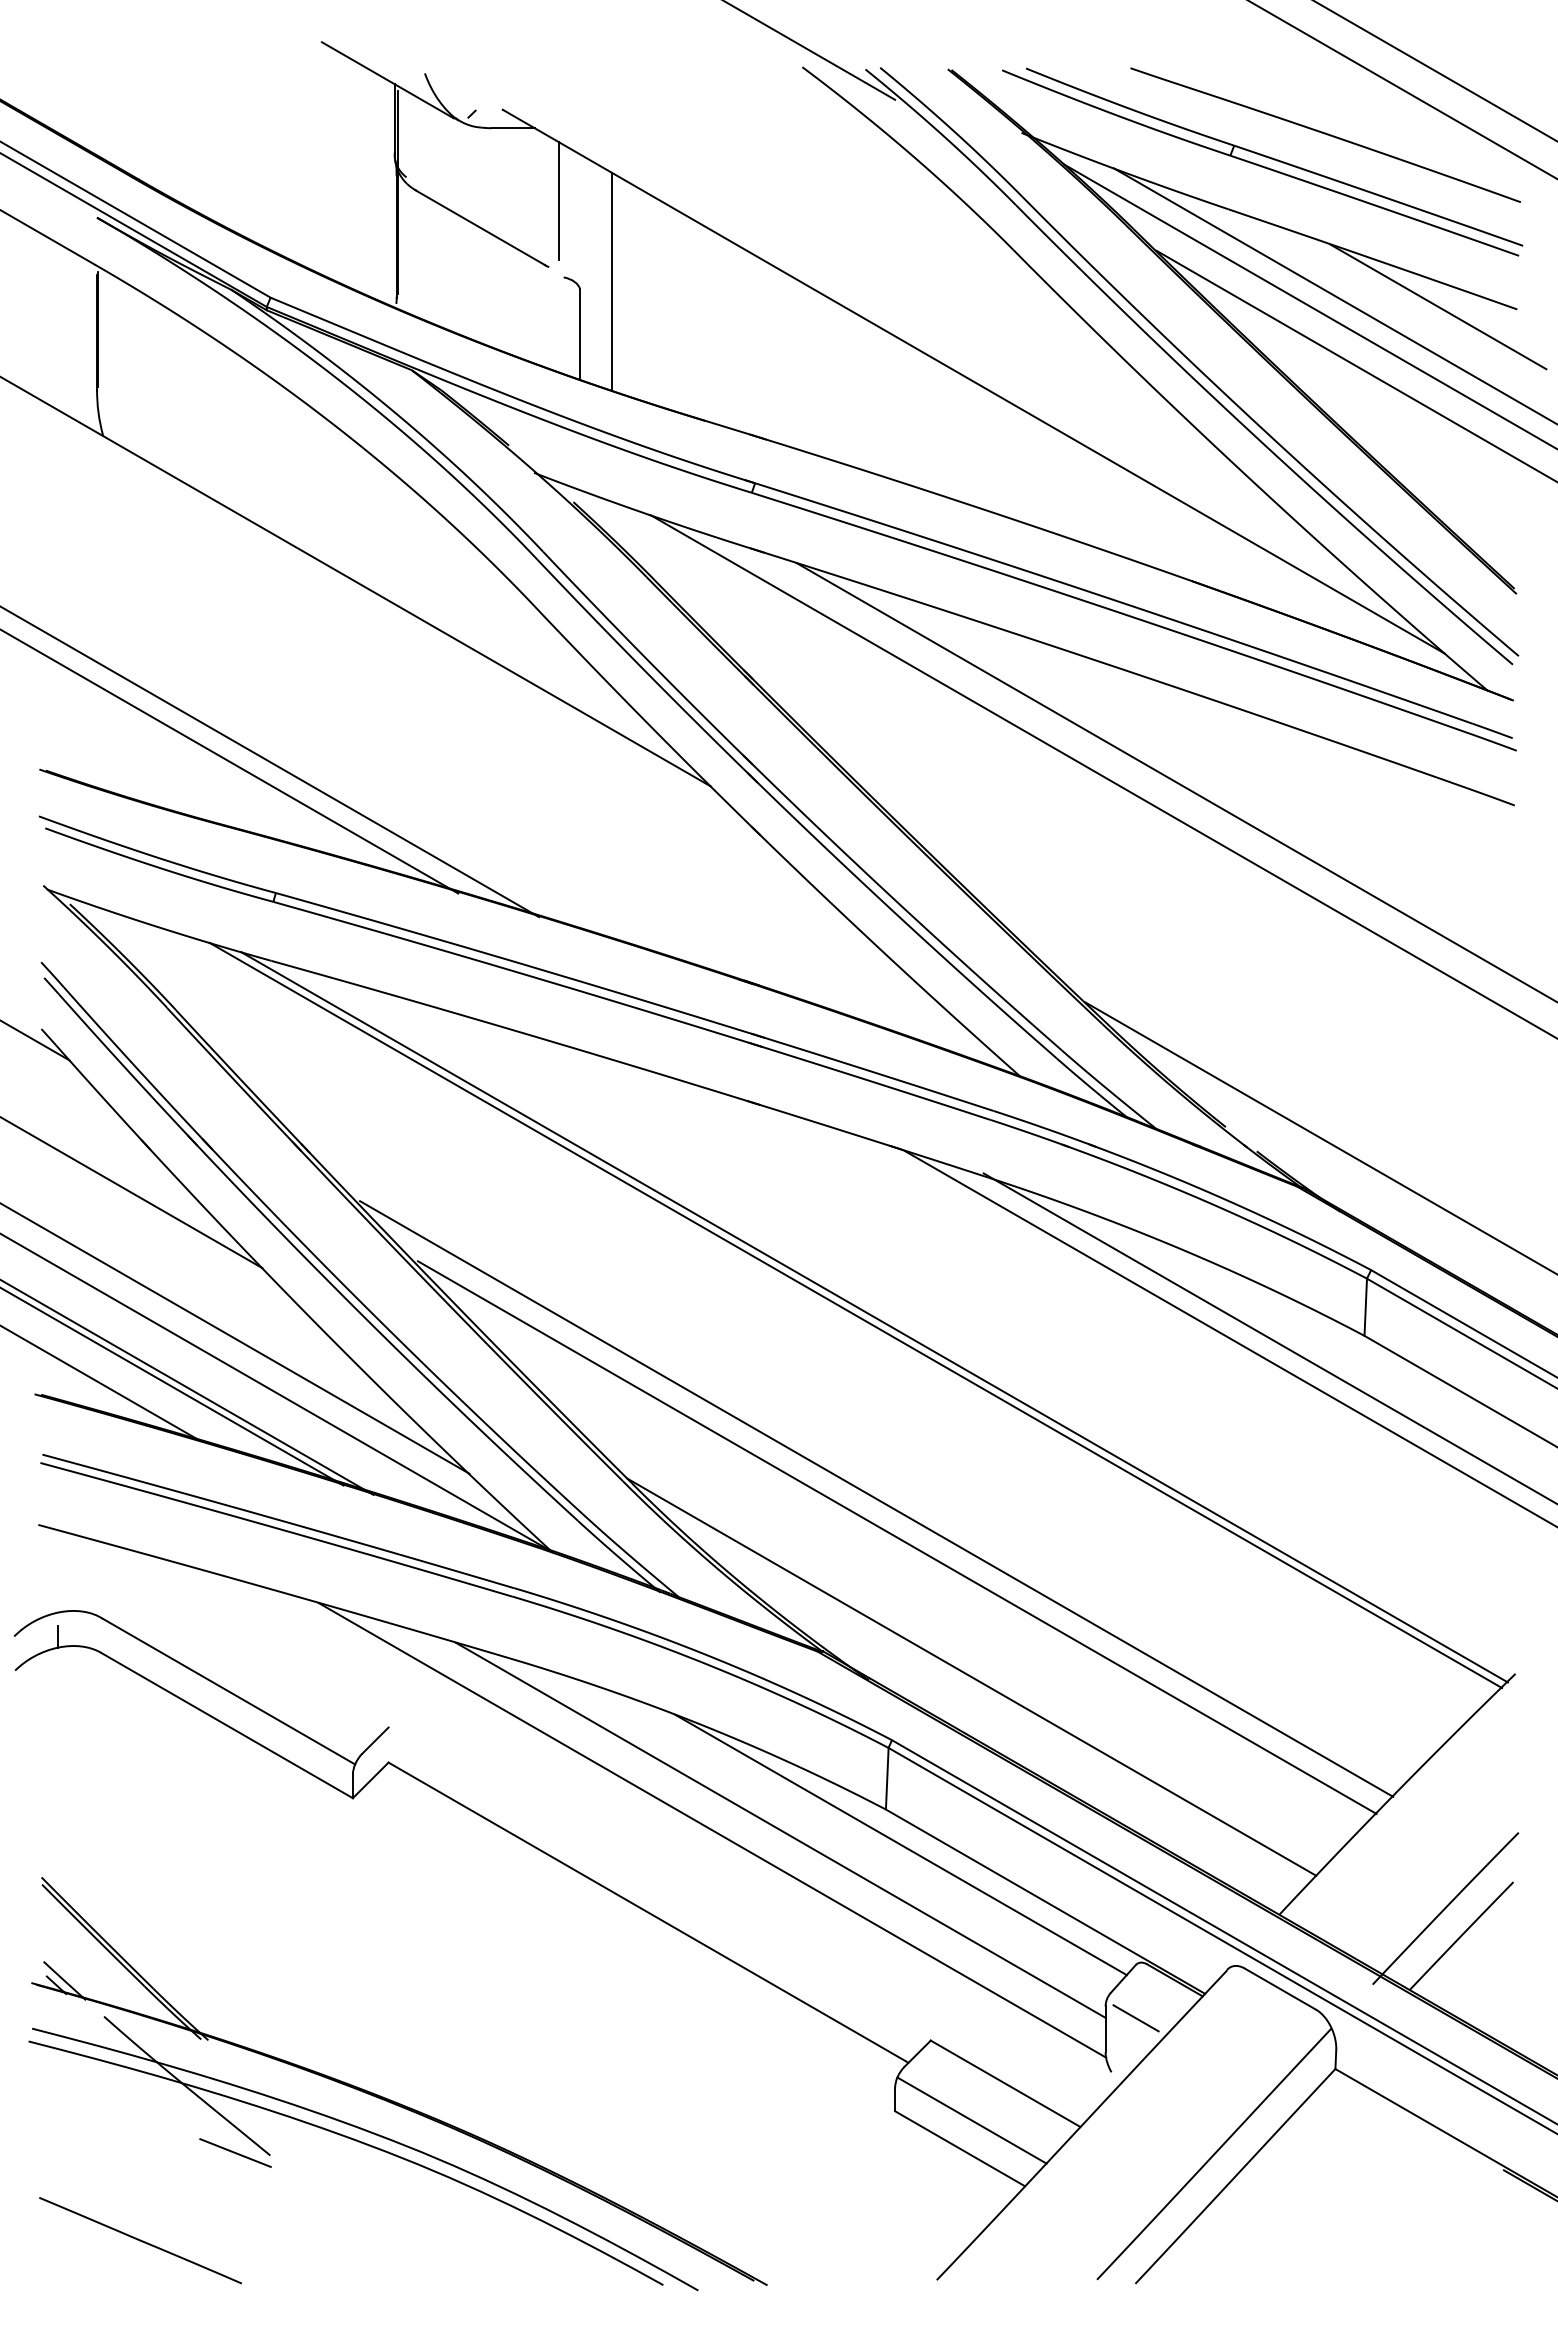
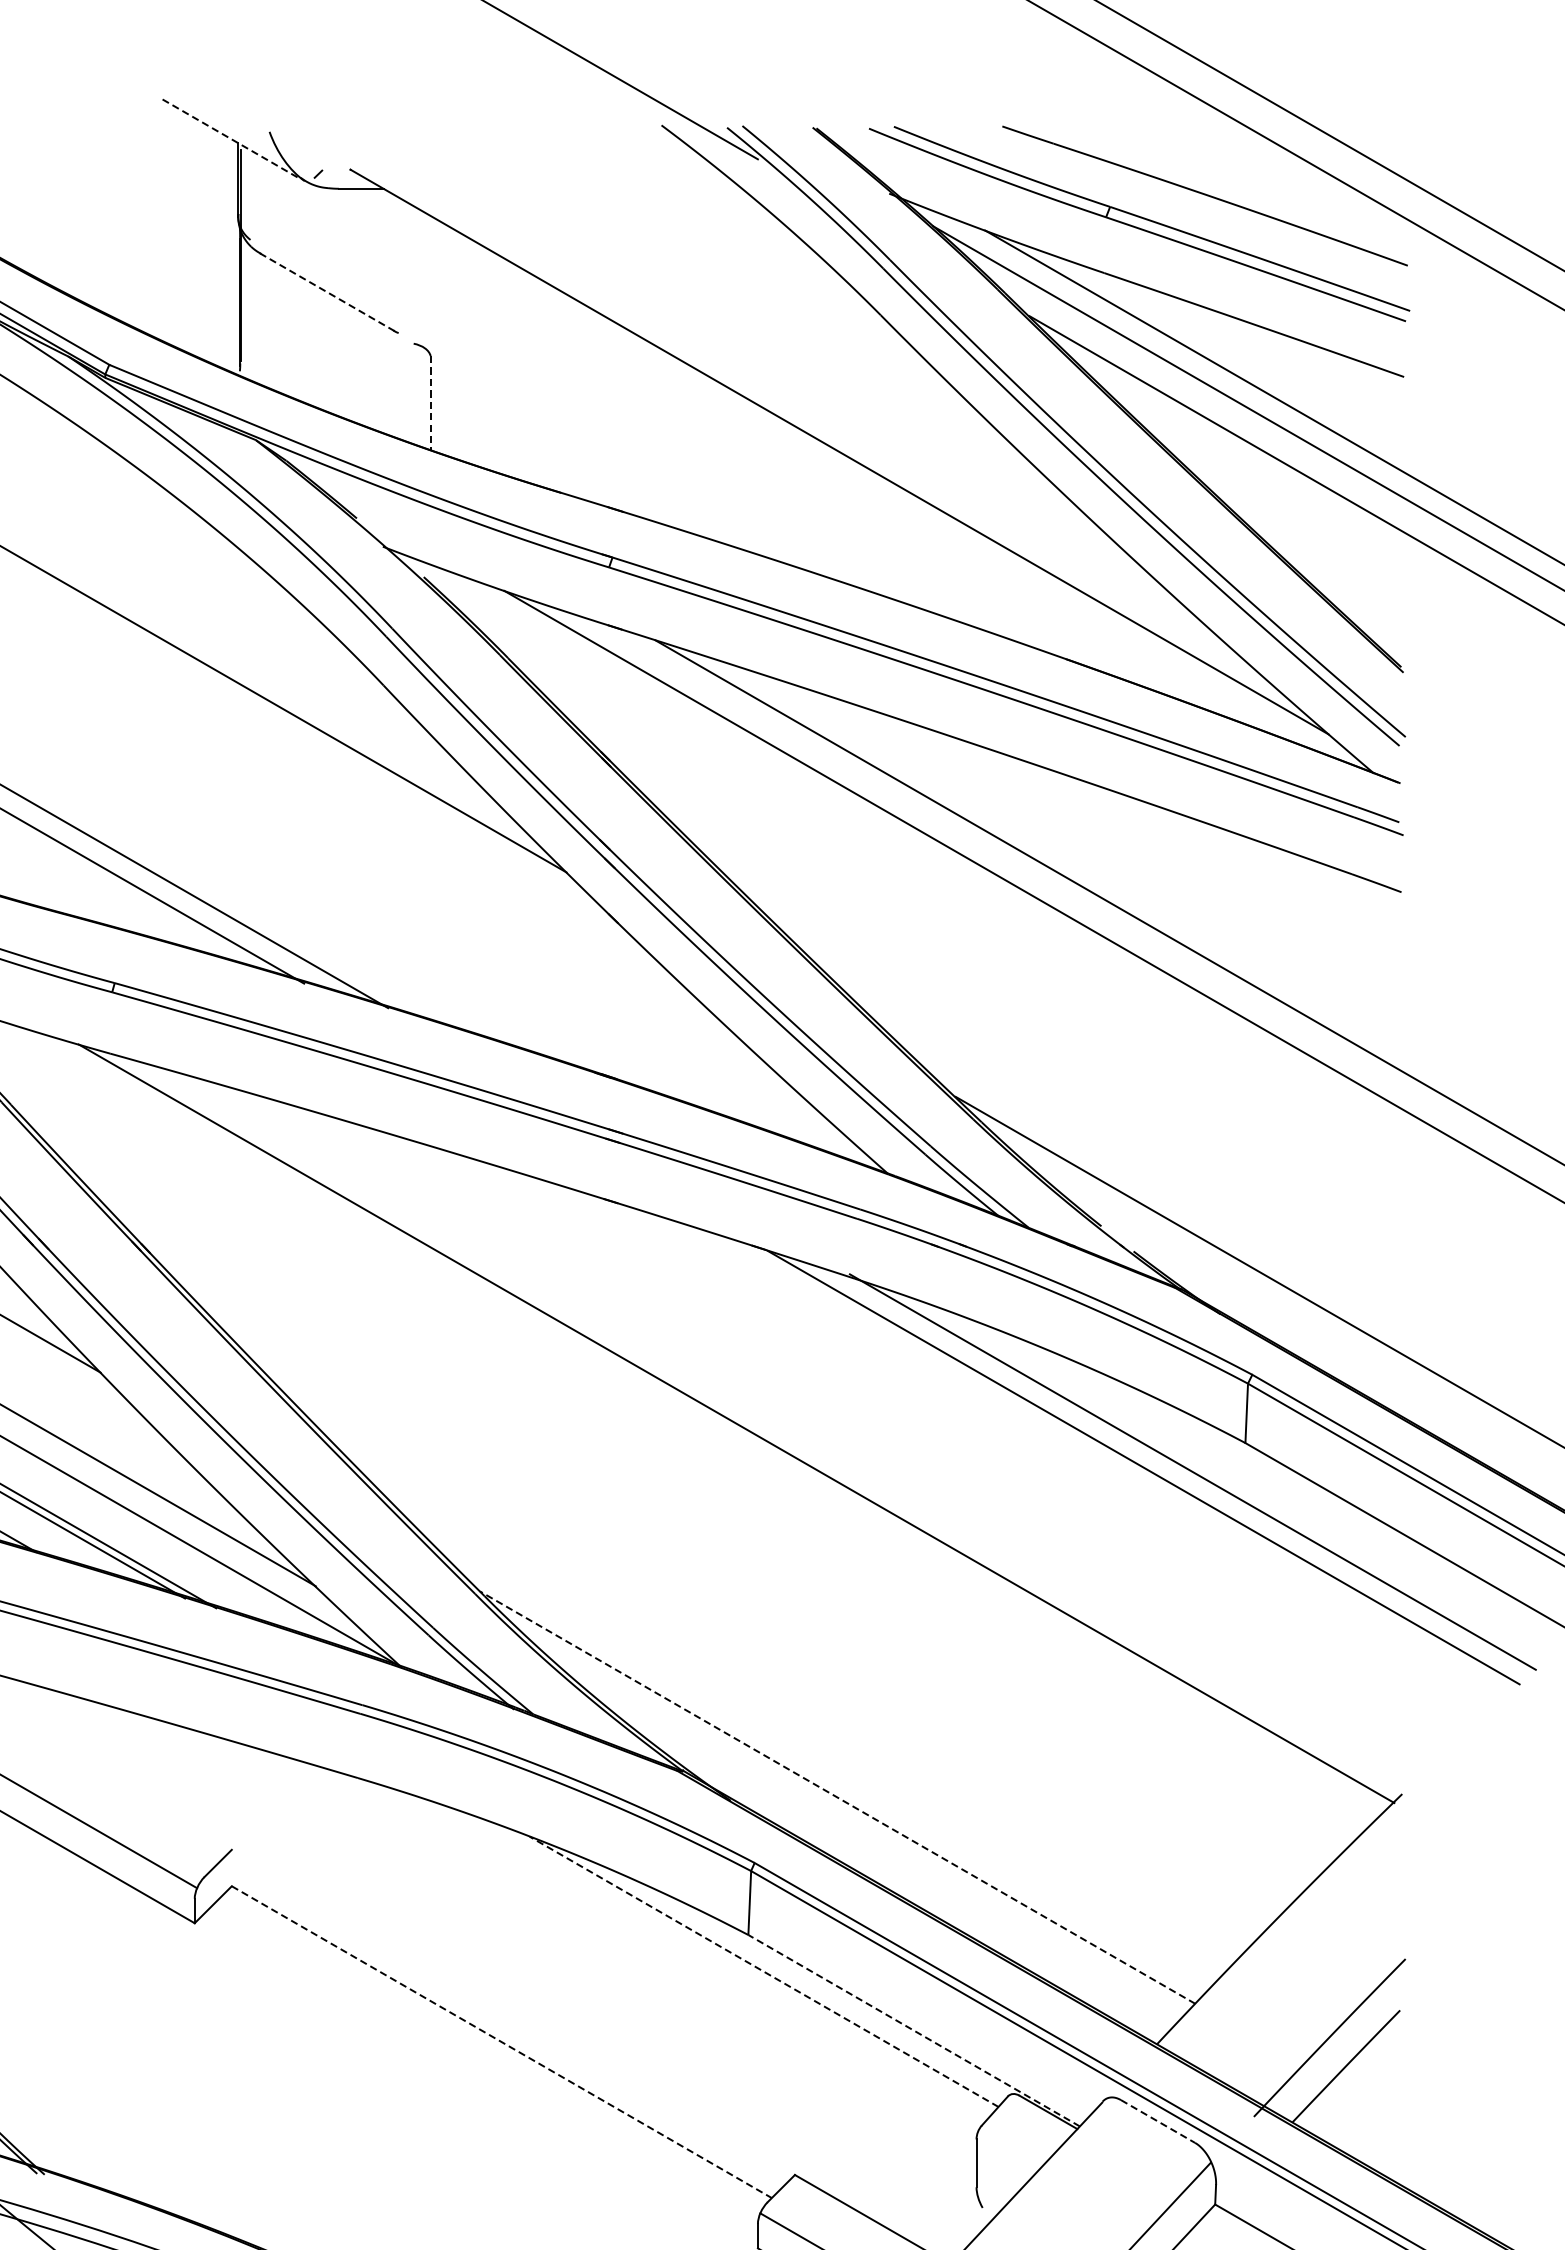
line: (388, 80) -> (231, 139), solid -> dashed
line: (559, 201) -> (409, 264), removed
line: (480, 228) -> (327, 292), solid -> dashed
line: (611, 281) -> (463, 347), removed
line: (1438, 306) -> (1322, 373), removed
line: (580, 335) -> (431, 404), solid -> dashed
line: (855, 1315) -> (716, 1421), removed
line: (876, 1498) -> (738, 1611), removed
line: (897, 1537) -> (760, 1652), removed
line: (971, 1677) -> (837, 1797), solid -> dashed
line: (780, 1829) -> (638, 1955), removed
line: (712, 1830) -> (568, 1956), removed
line: (901, 1844) -> (764, 1971), solid -> dashed
line: (1045, 1901) -> (914, 2030), solid -> dashed
line: (648, 1912) -> (501, 2041), solid -> dashed
line: (1280, 1989) -> (1158, 2121), solid -> dashed
line: (1135, 2018) -> (1007, 2152), removed

